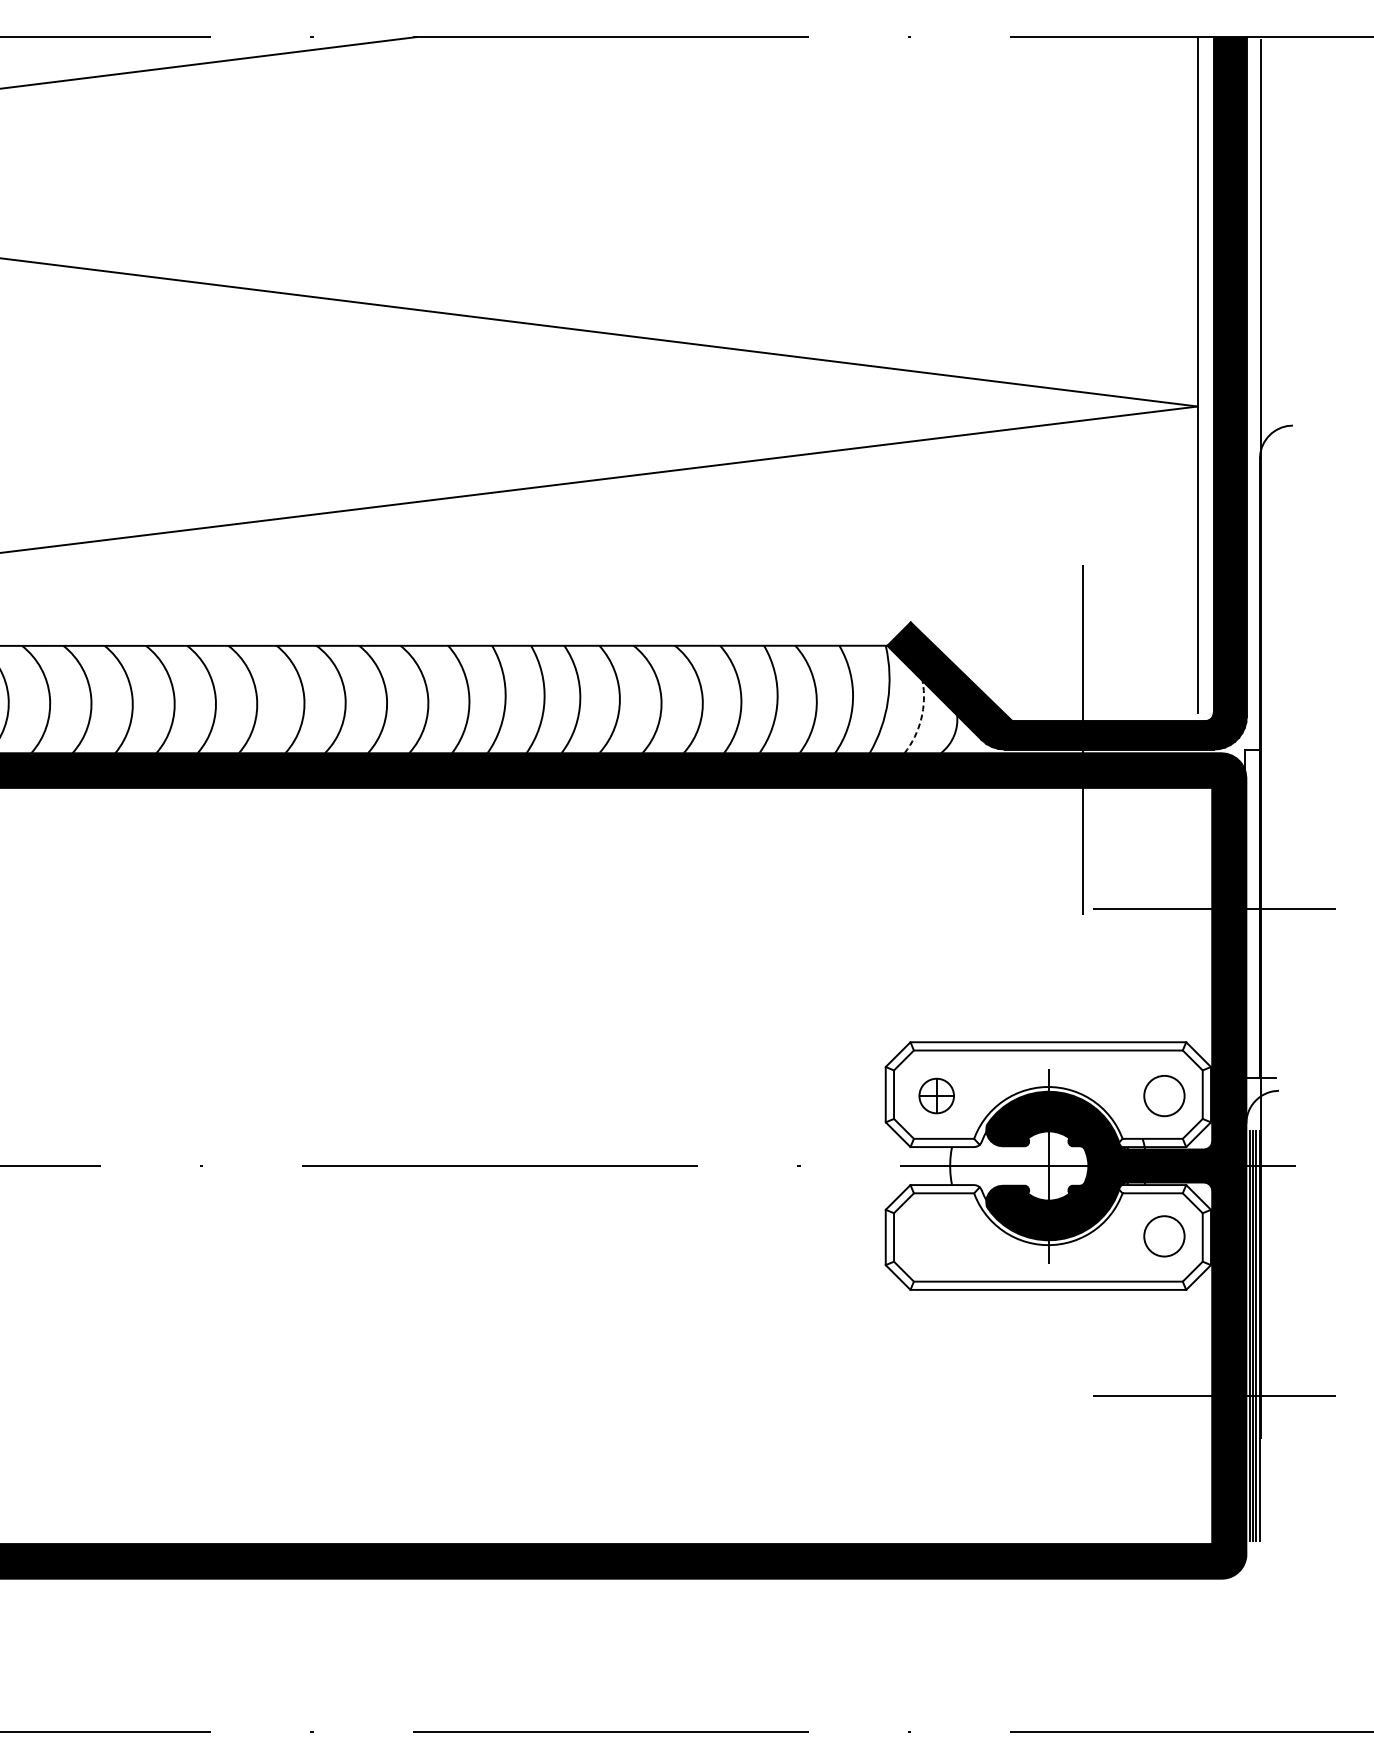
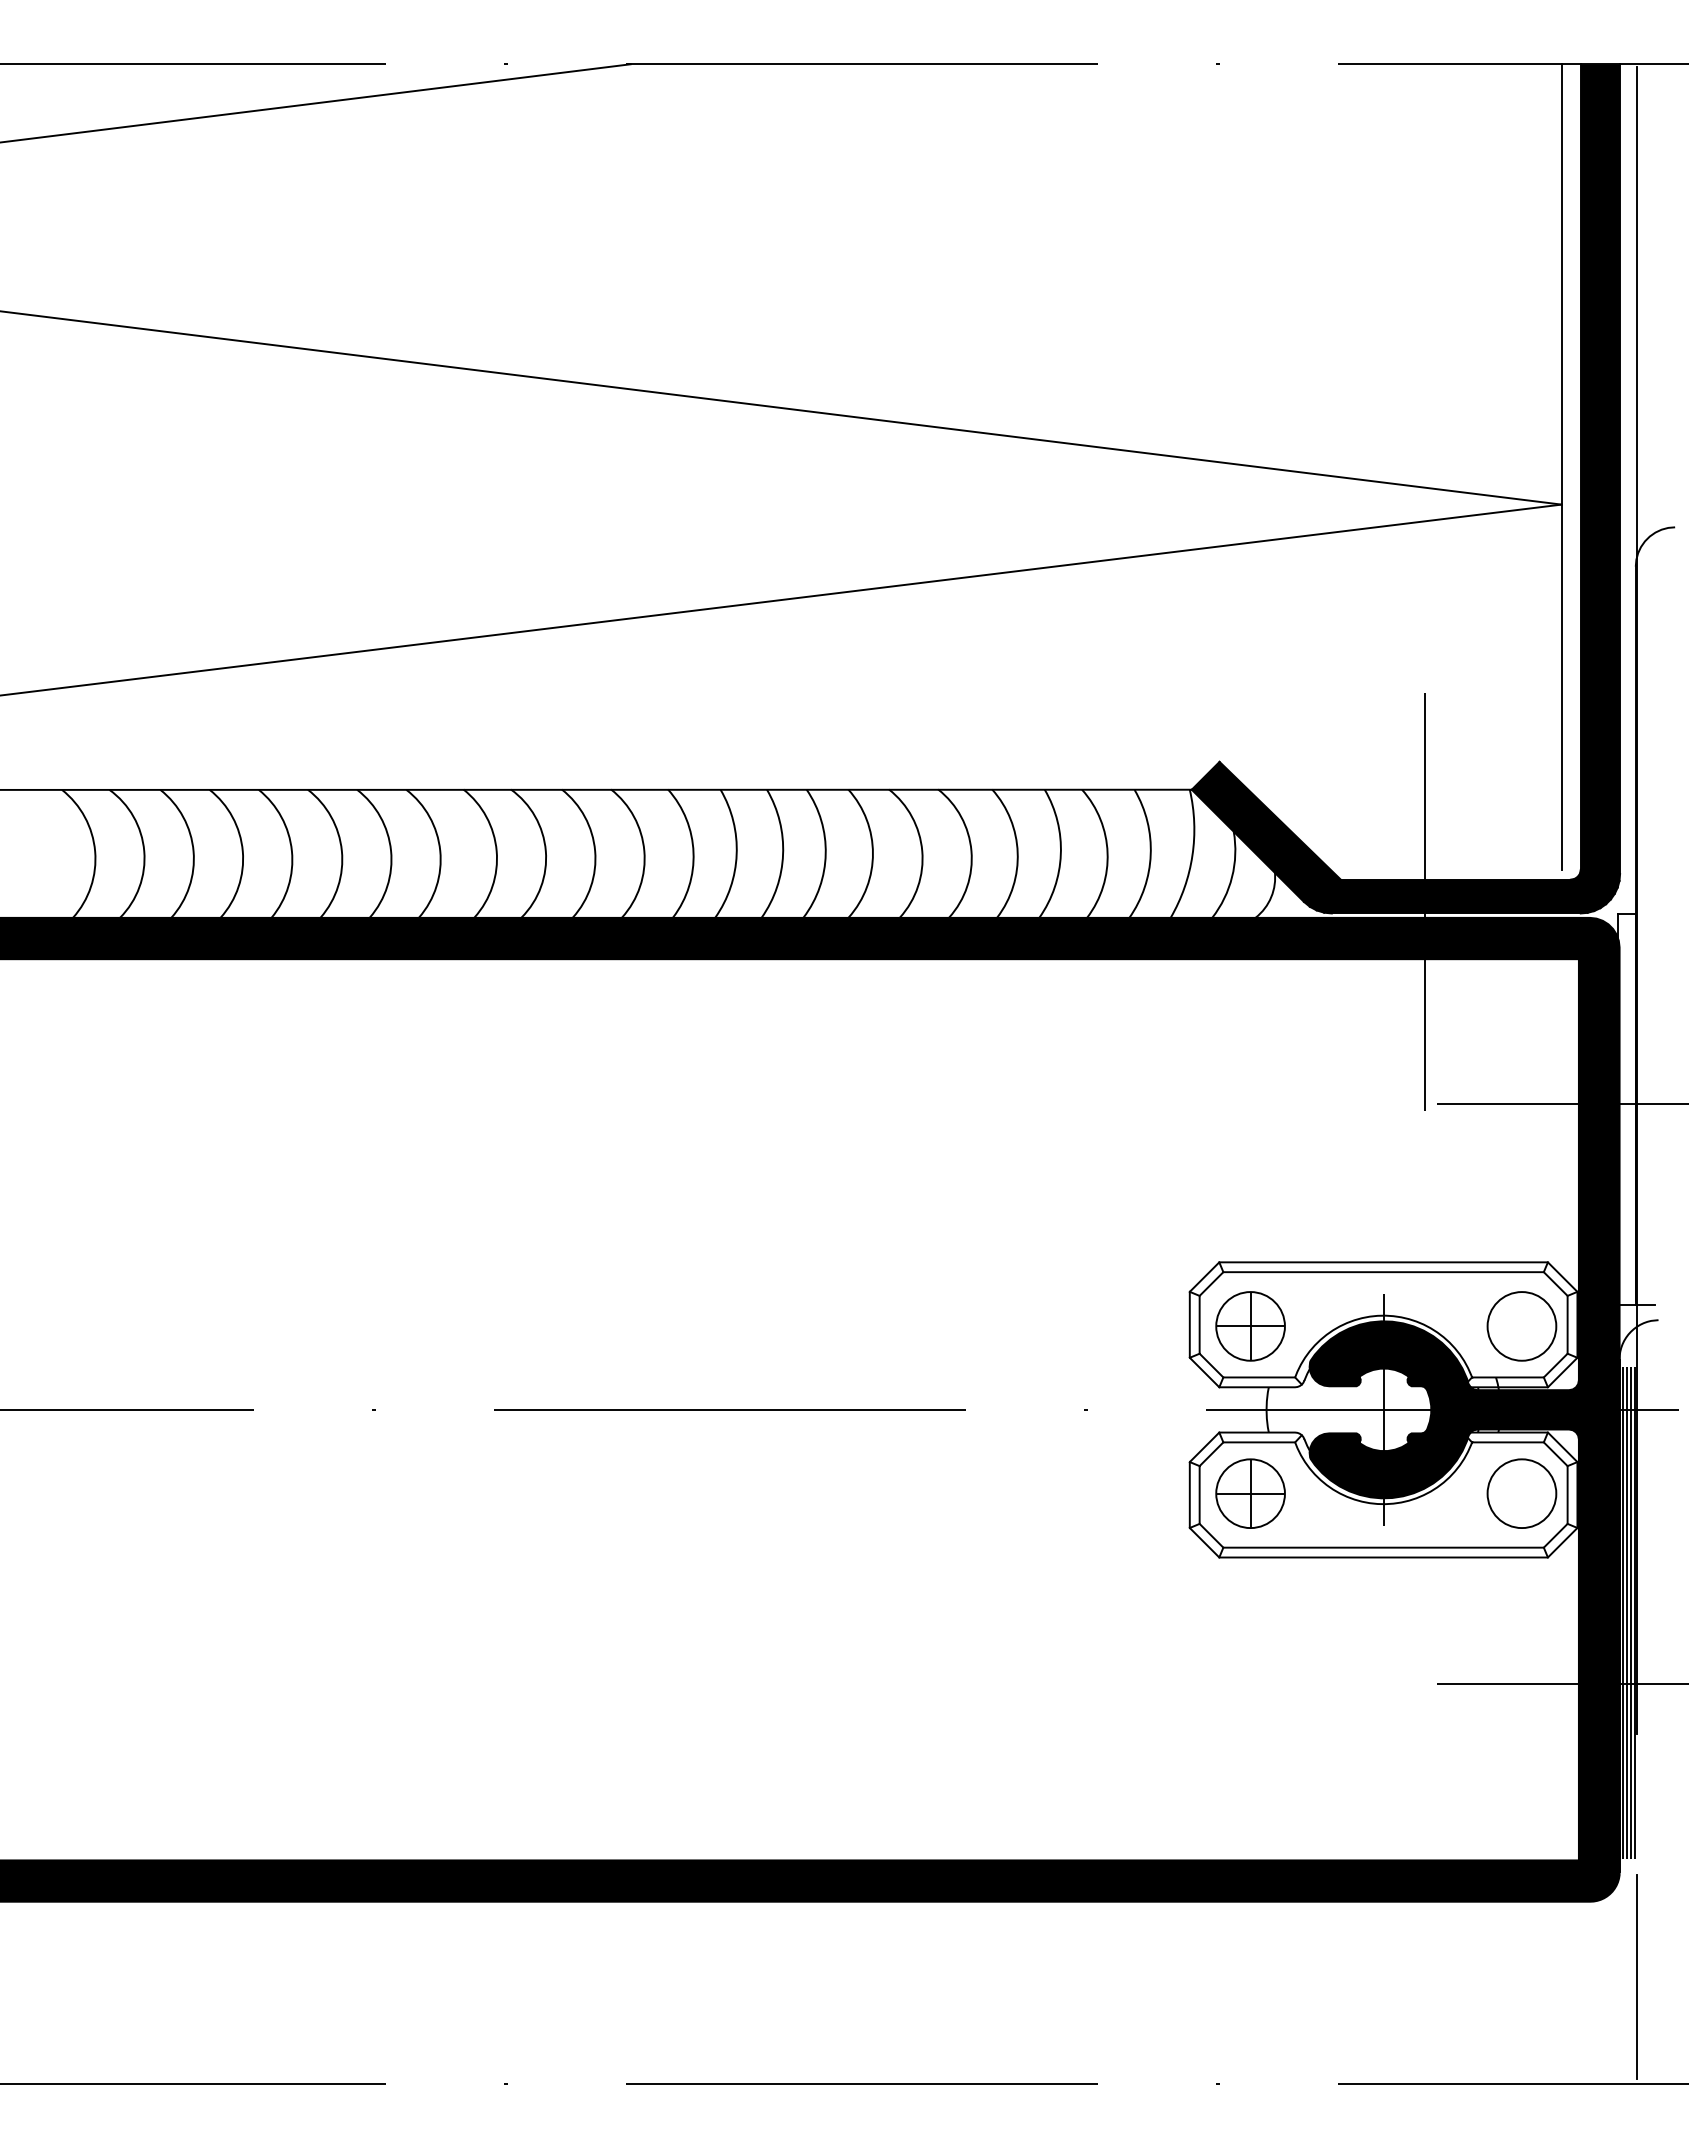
arc: (921, 719) -> (1232, 877), dashed -> solid
part: (936, 1096) -> (1250, 1326), size x1.67
circle: (1164, 1096) -> (1521, 1326), size x1.43
part: (936, 1236) -> (1250, 1493), added
circle: (1164, 1236) -> (1521, 1493), size x1.43
line: (1261, 1641) -> (1637, 1976), added

